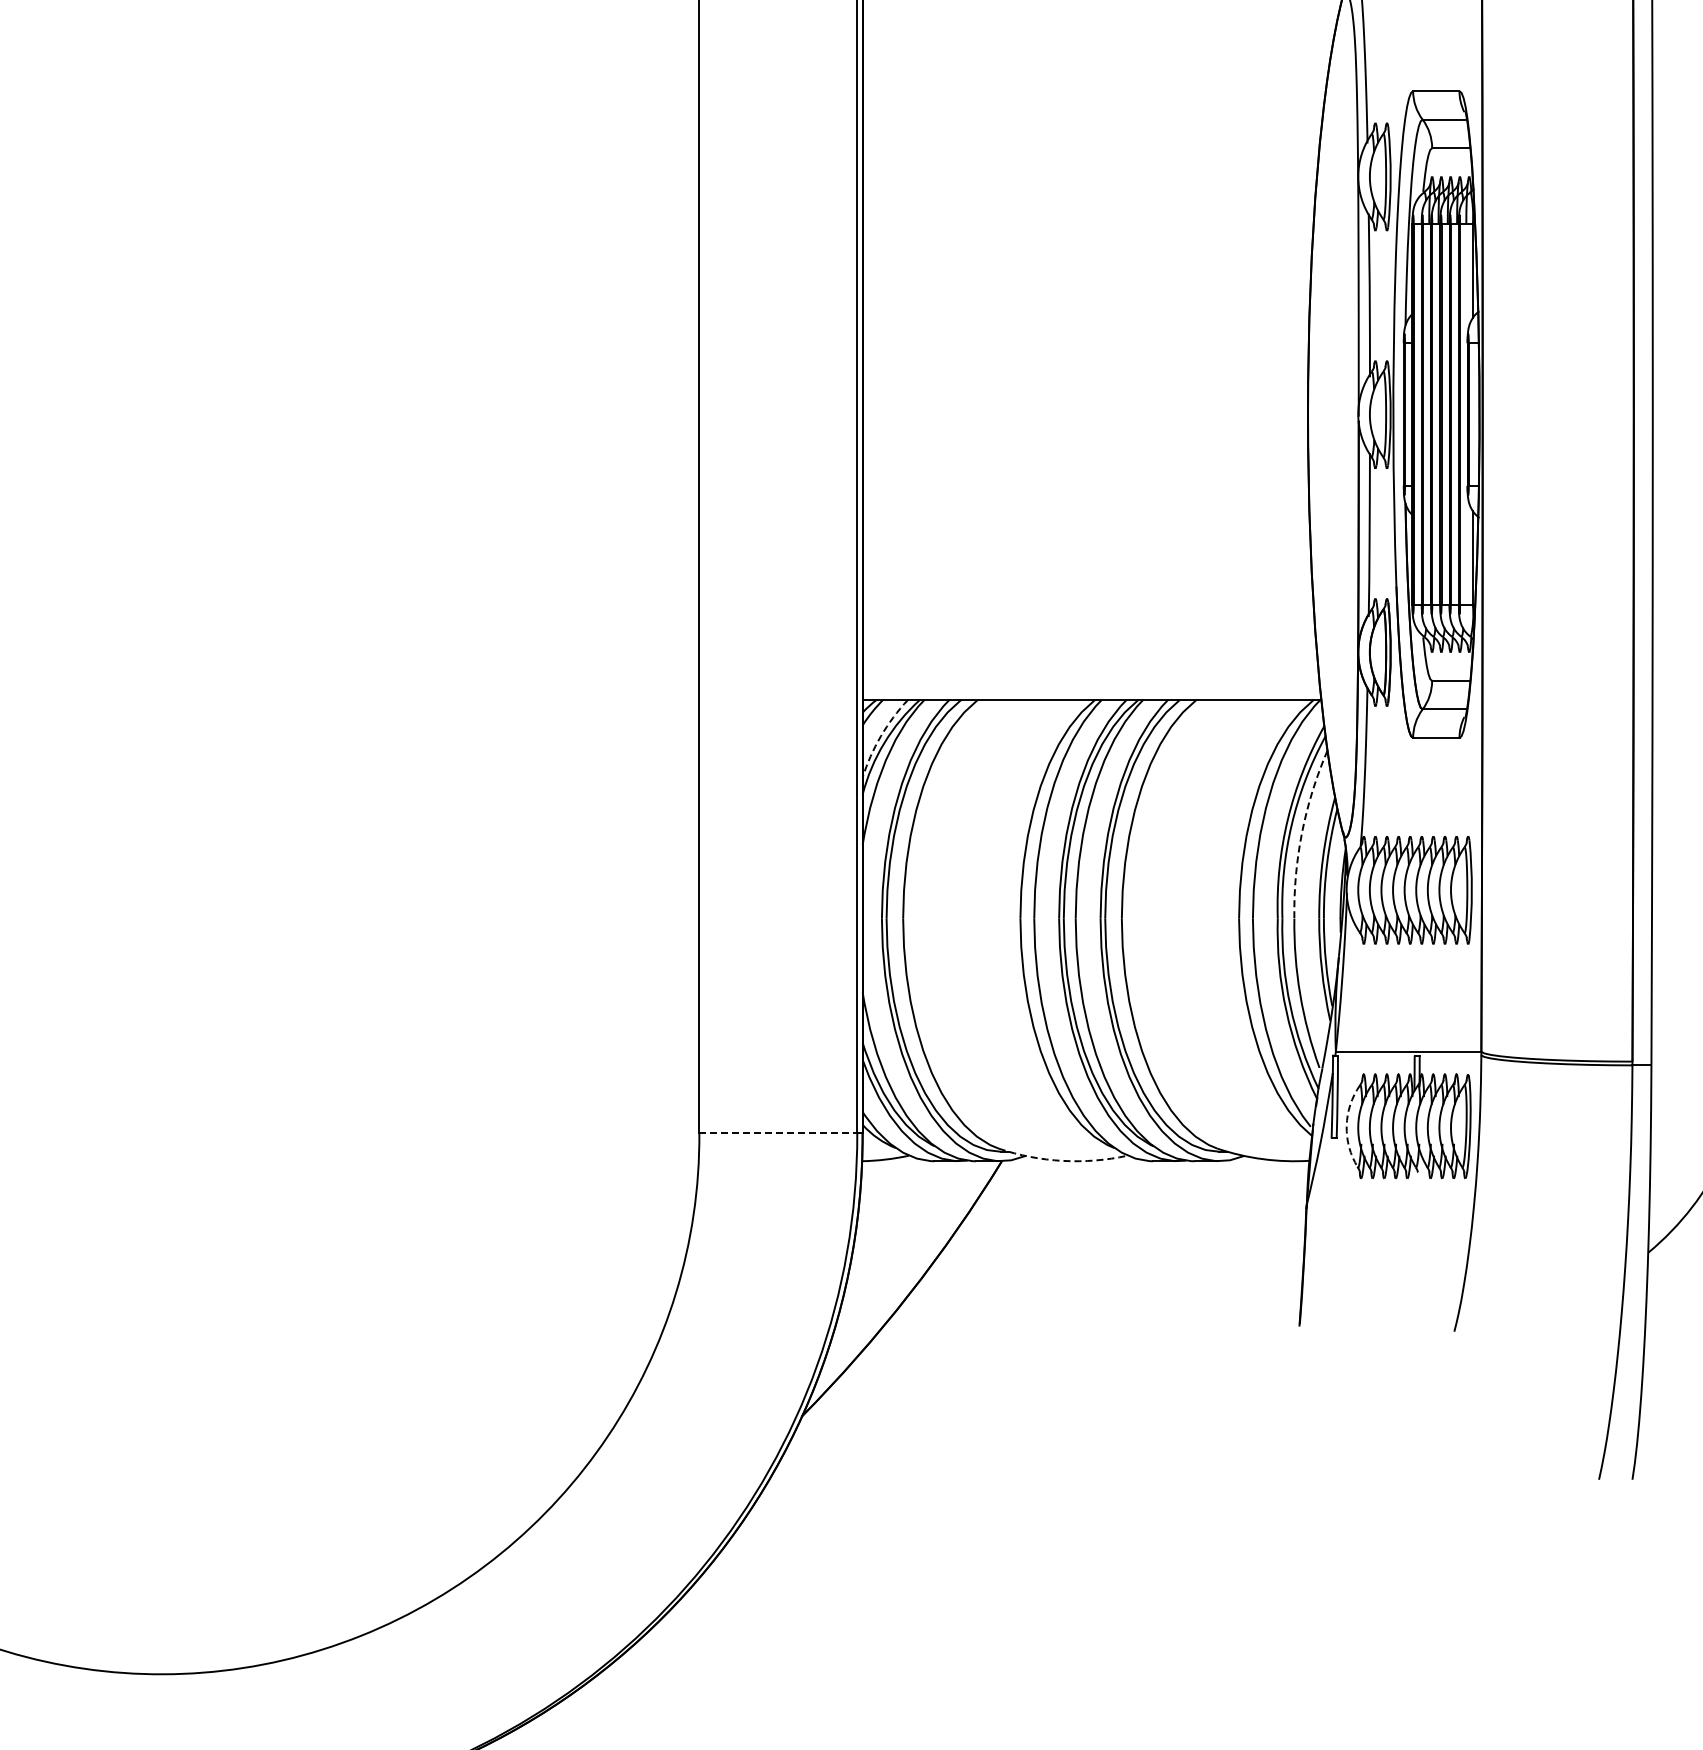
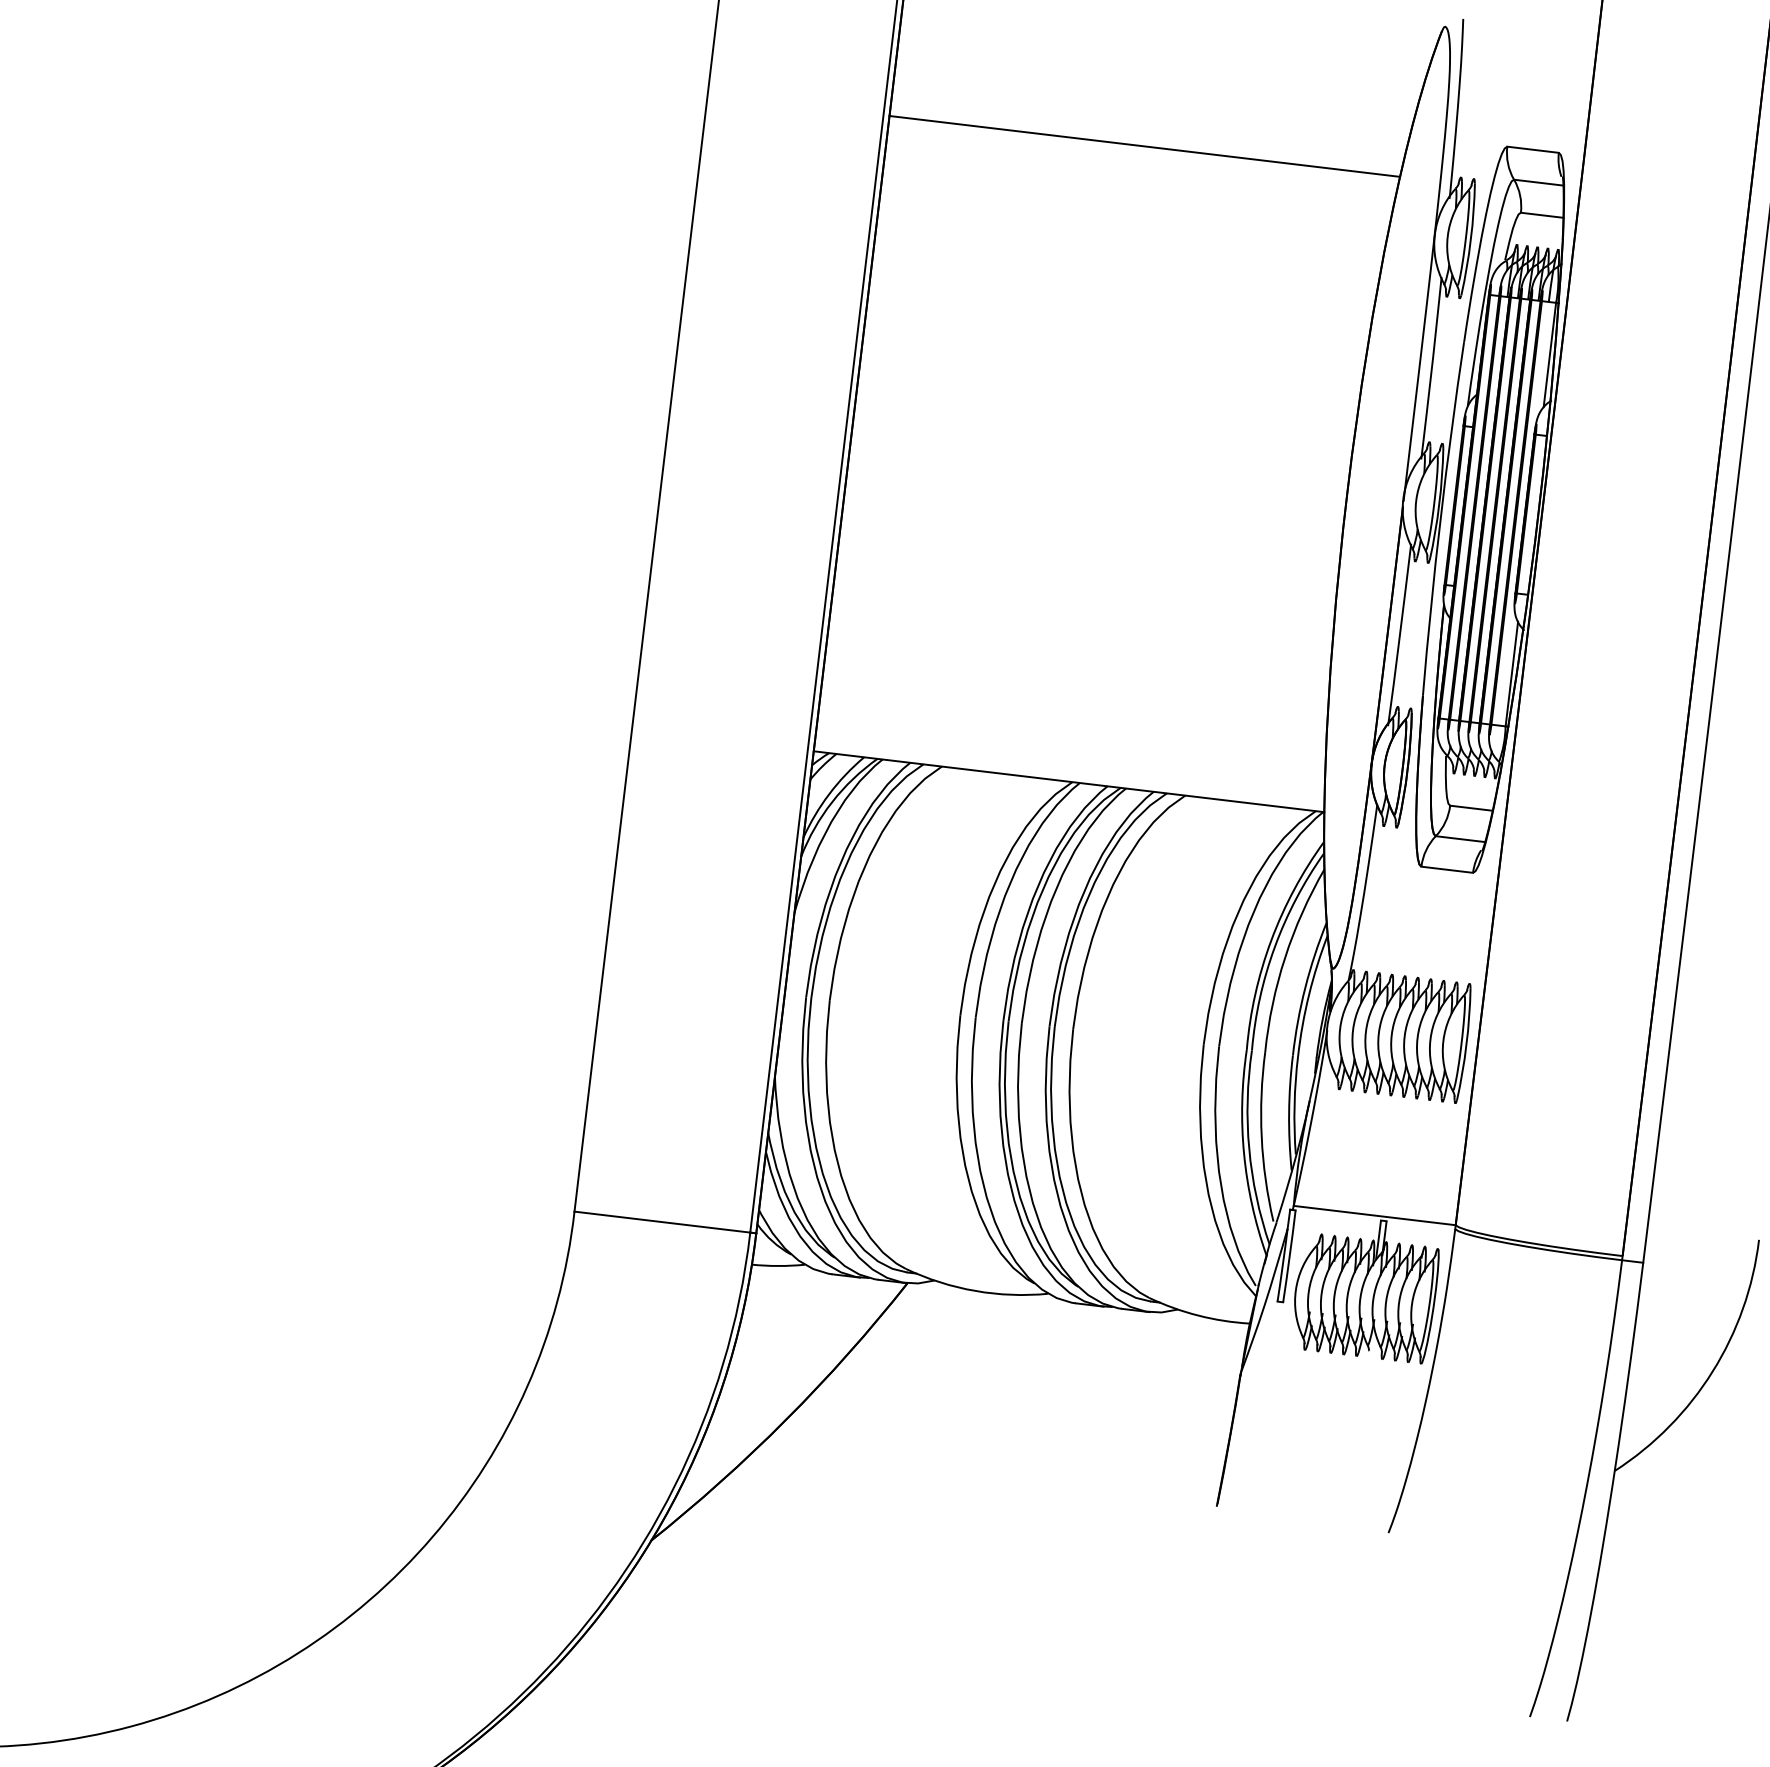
line: (1091, 129) -> (1144, 146), added
arc: (880, 736) -> (828, 794), dashed -> solid
arc: (1302, 832) -> (1285, 957), dashed -> solid
arc: (1346, 1126) -> (1295, 1290), dashed -> solid
line: (778, 1132) -> (662, 1221), dashed -> solid
arc: (1062, 1160) -> (975, 1290), dashed -> solid

